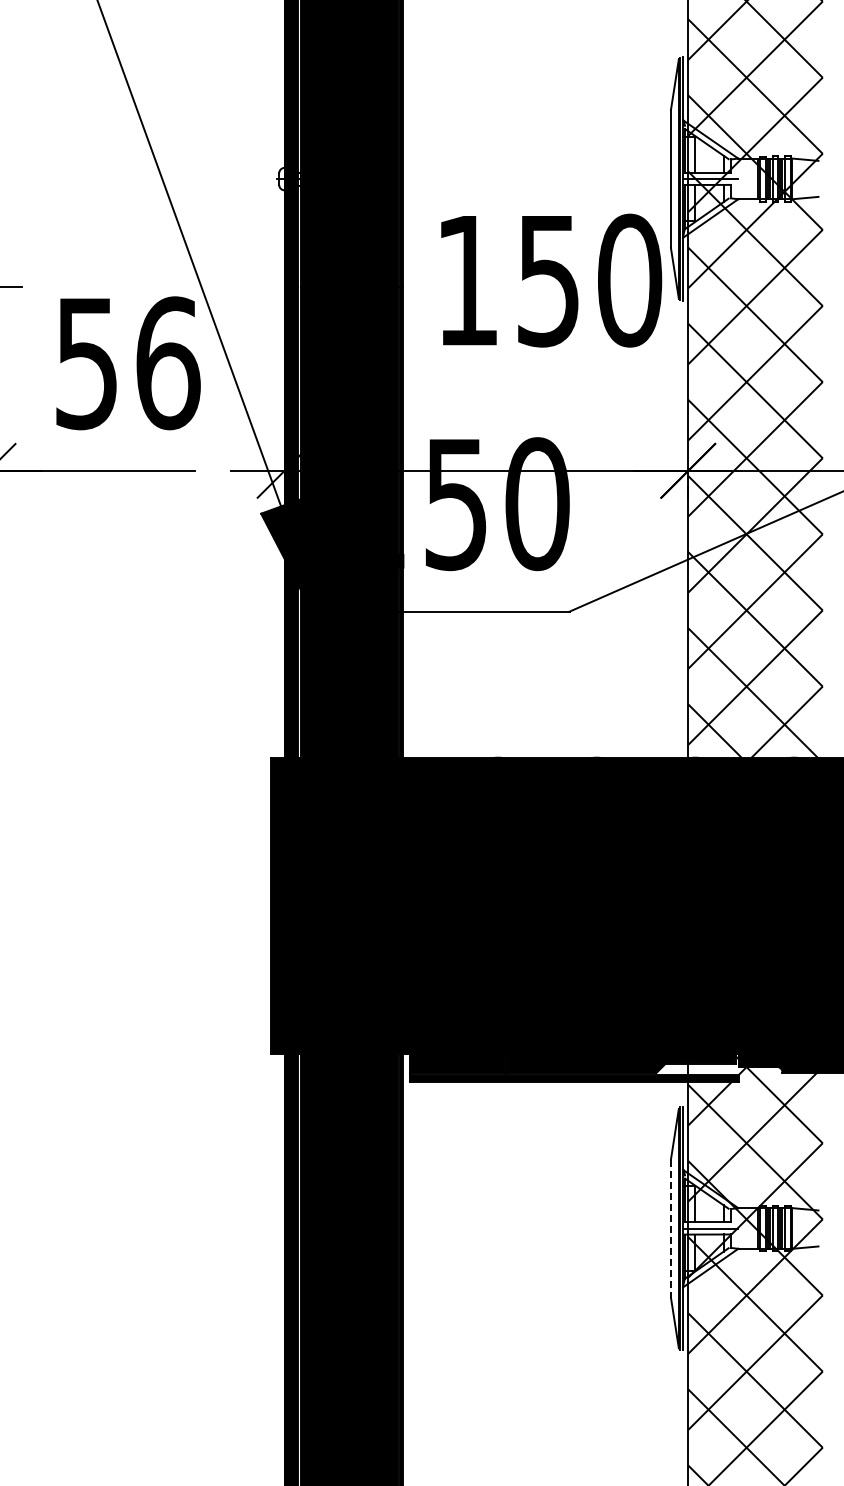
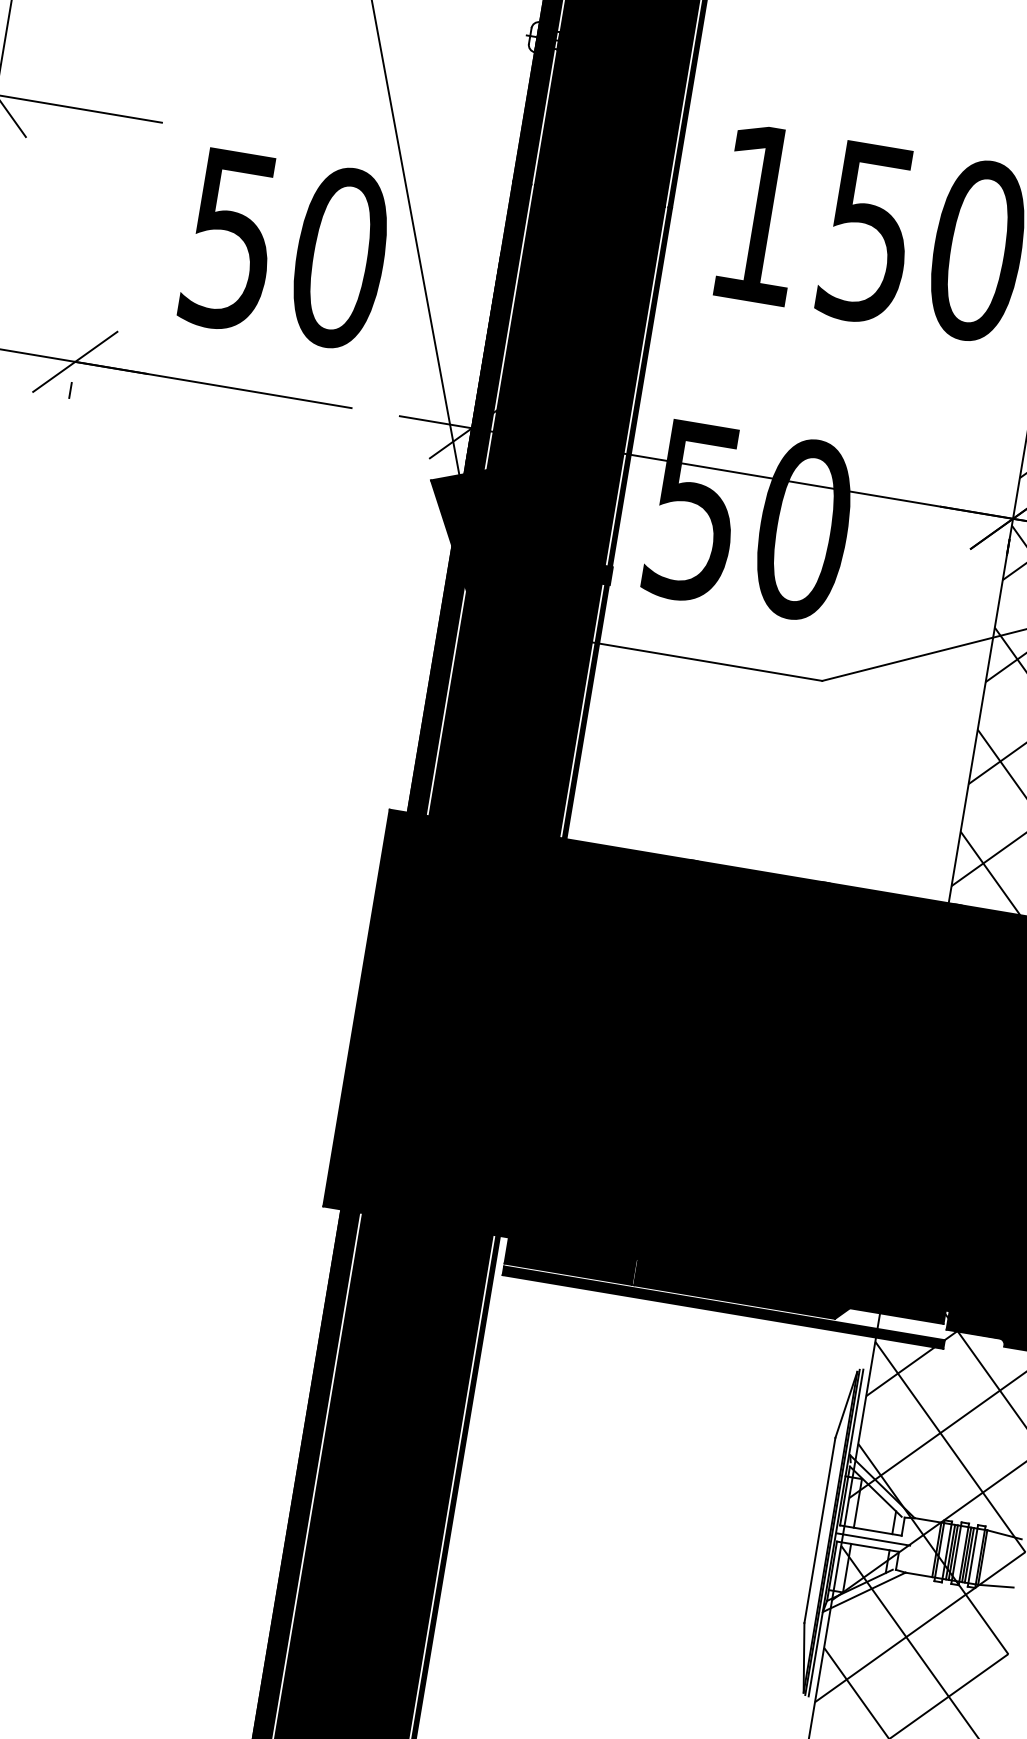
text: (168, 363) -> (340, 258), 56 -> 50
line: (670, 1229) -> (819, 1531), dashed -> solid

